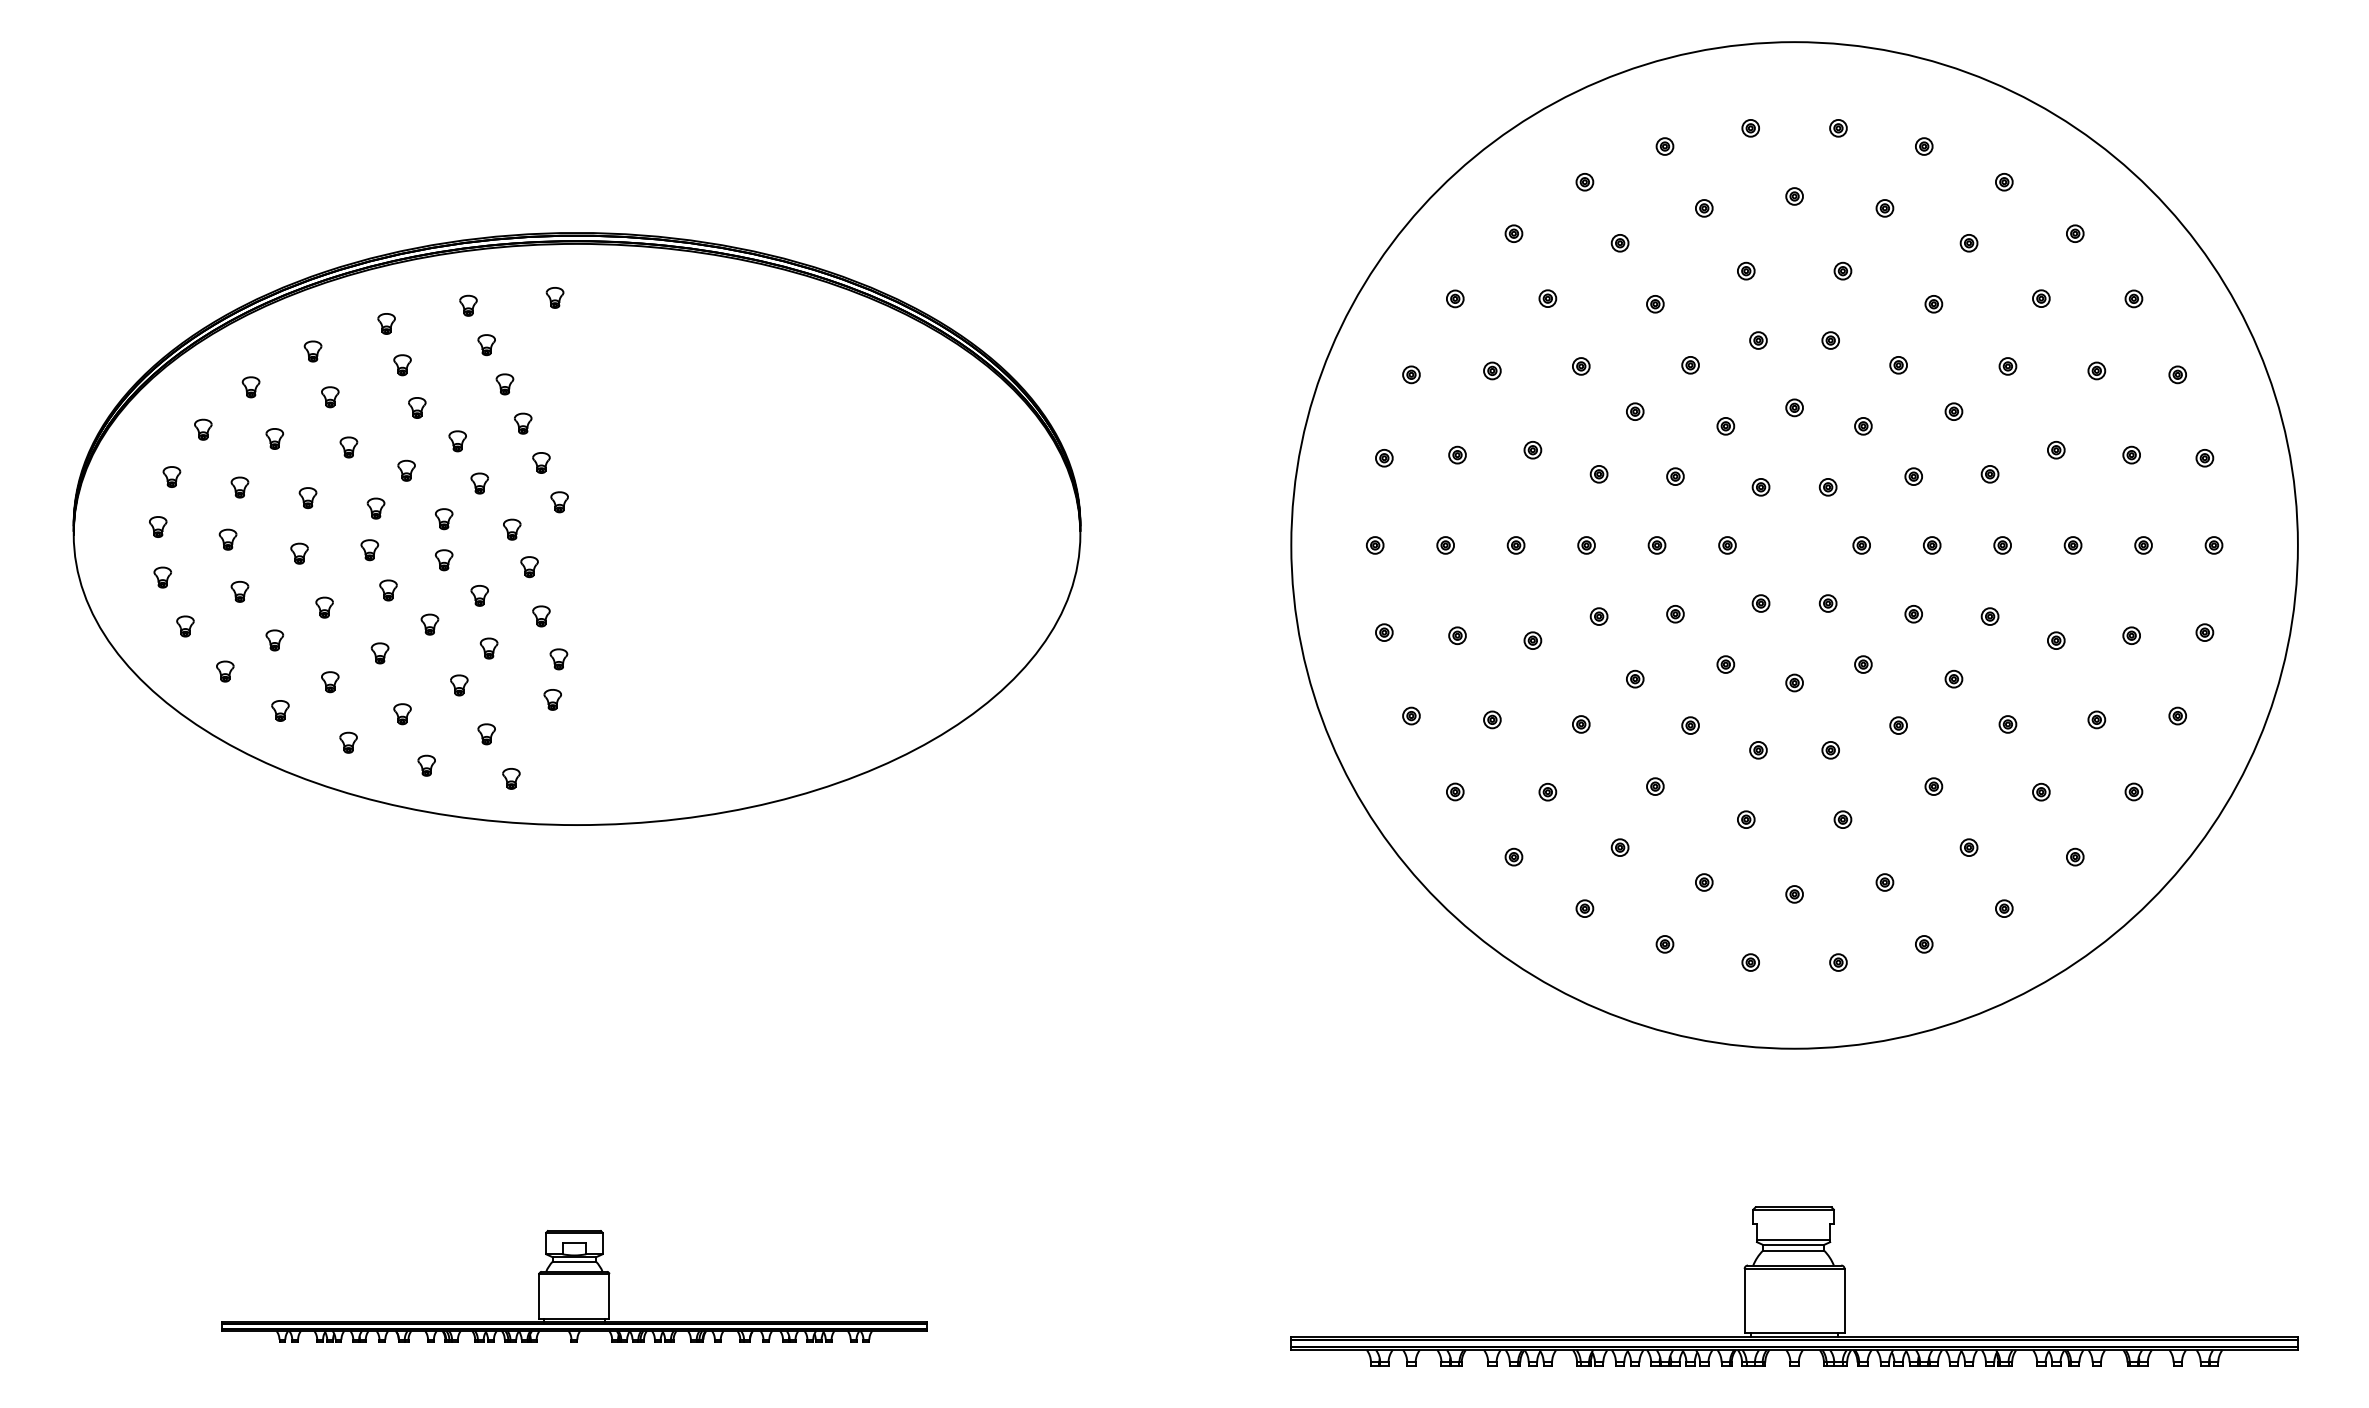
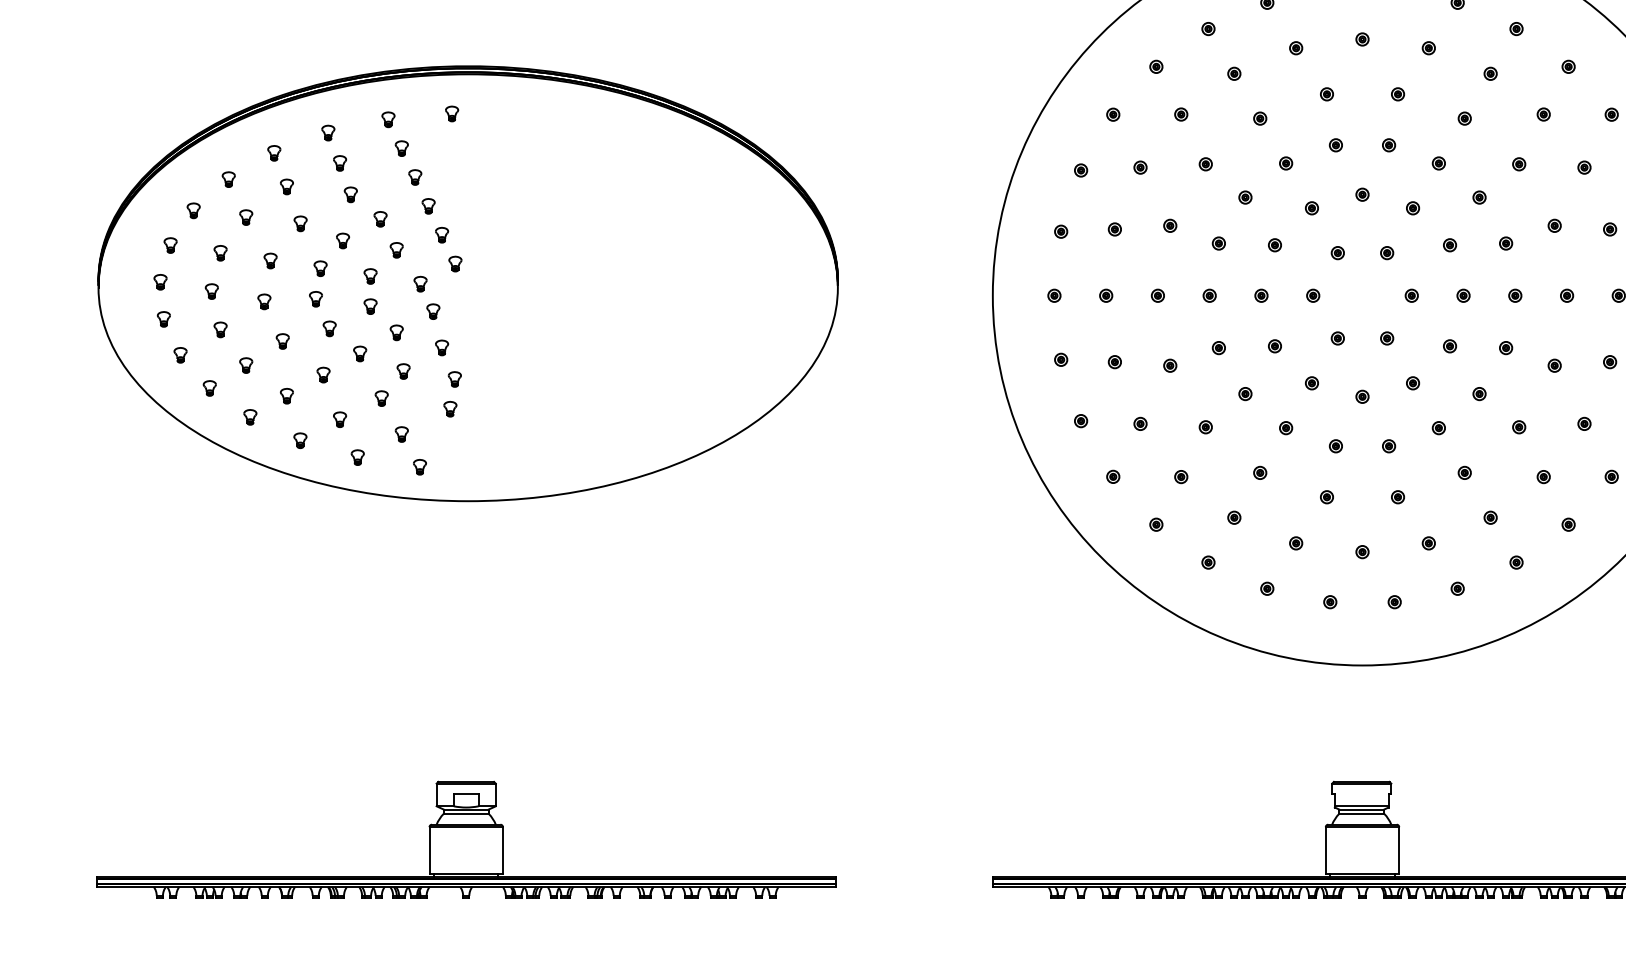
part: (574, 1286) -> (466, 840), size x1.43

